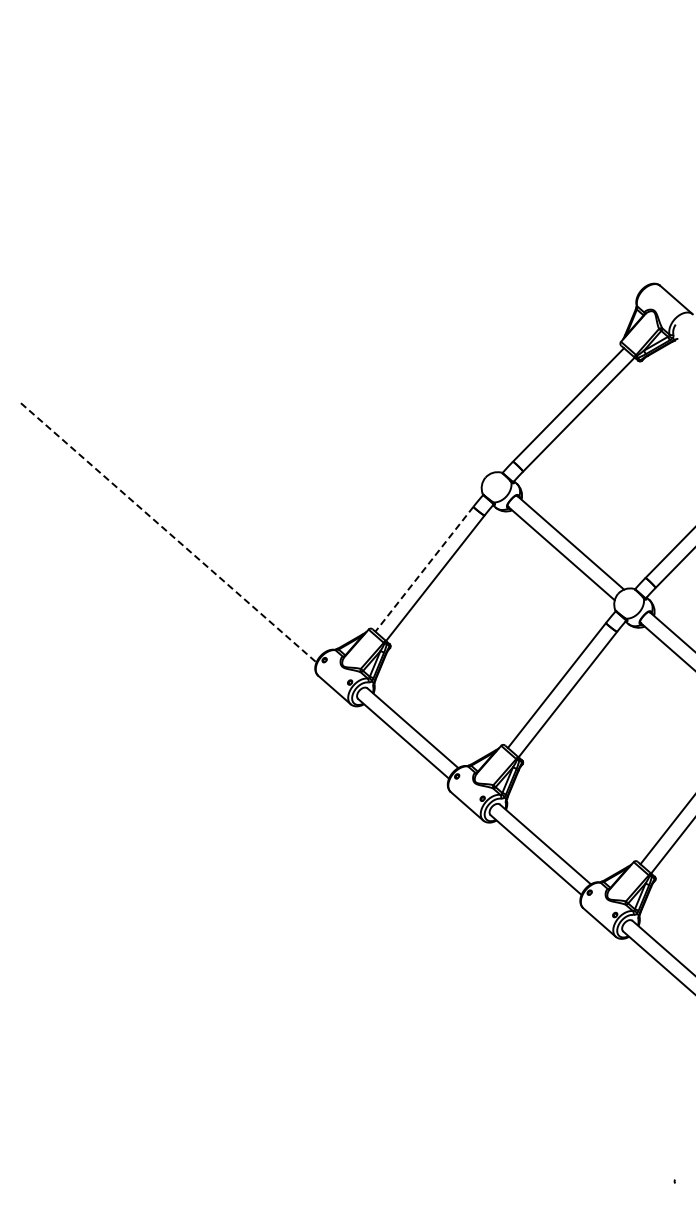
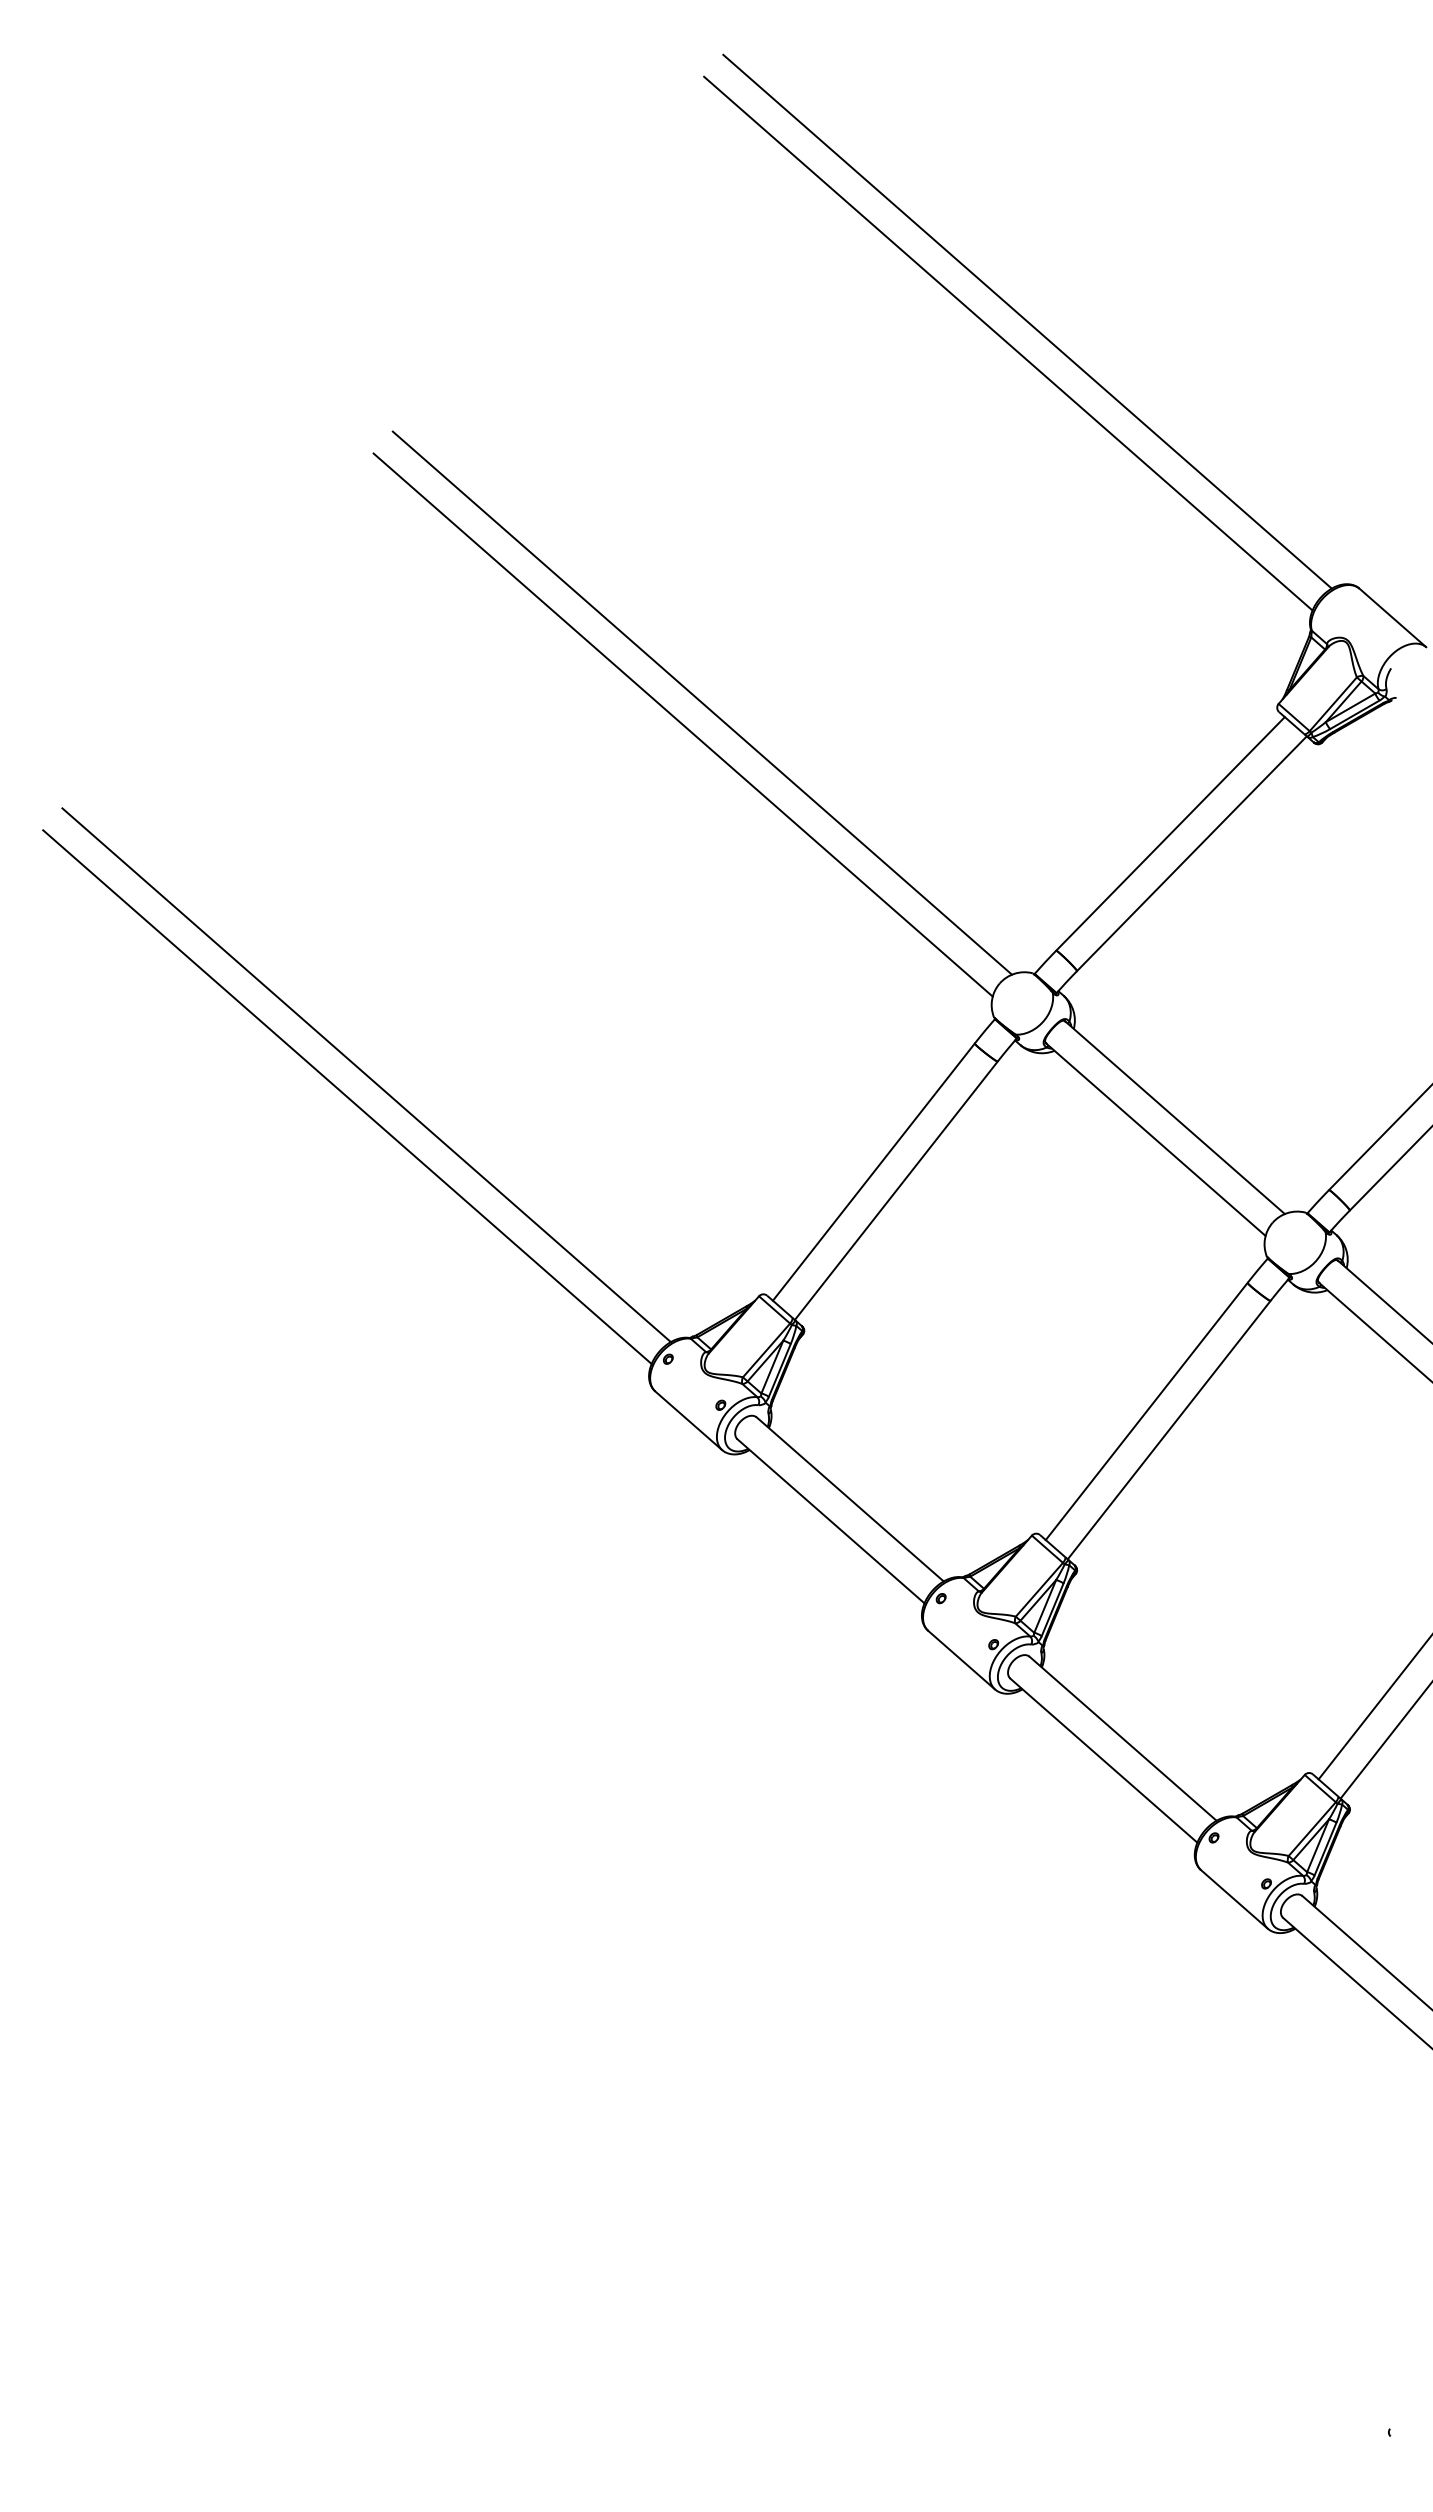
line: (498, 155) -> (1026, 320), added
line: (489, 166) -> (1007, 342), added
line: (340, 341) -> (701, 703), added
line: (331, 352) -> (682, 725), added
line: (177, 521) -> (365, 1073), added
line: (168, 532) -> (346, 1096), dashed -> solid
line: (424, 569) -> (873, 1172), dashed -> solid

